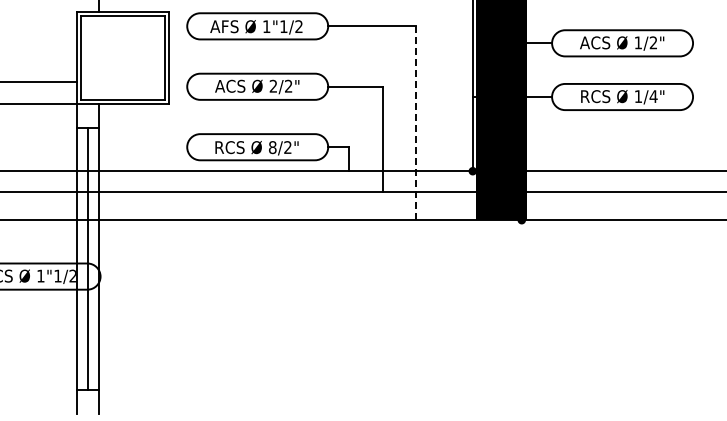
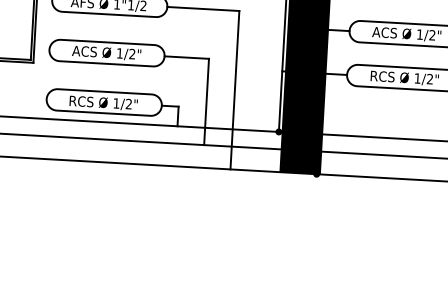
text: (272, 85) -> (119, 52), 2/2" -> 1/2"
text: (653, 96) -> (429, 79), 1/4" -> 1/2"
line: (416, 123) -> (235, 90), dashed -> solid
text: (272, 147) -> (116, 103), 8/2" -> 1/2"

